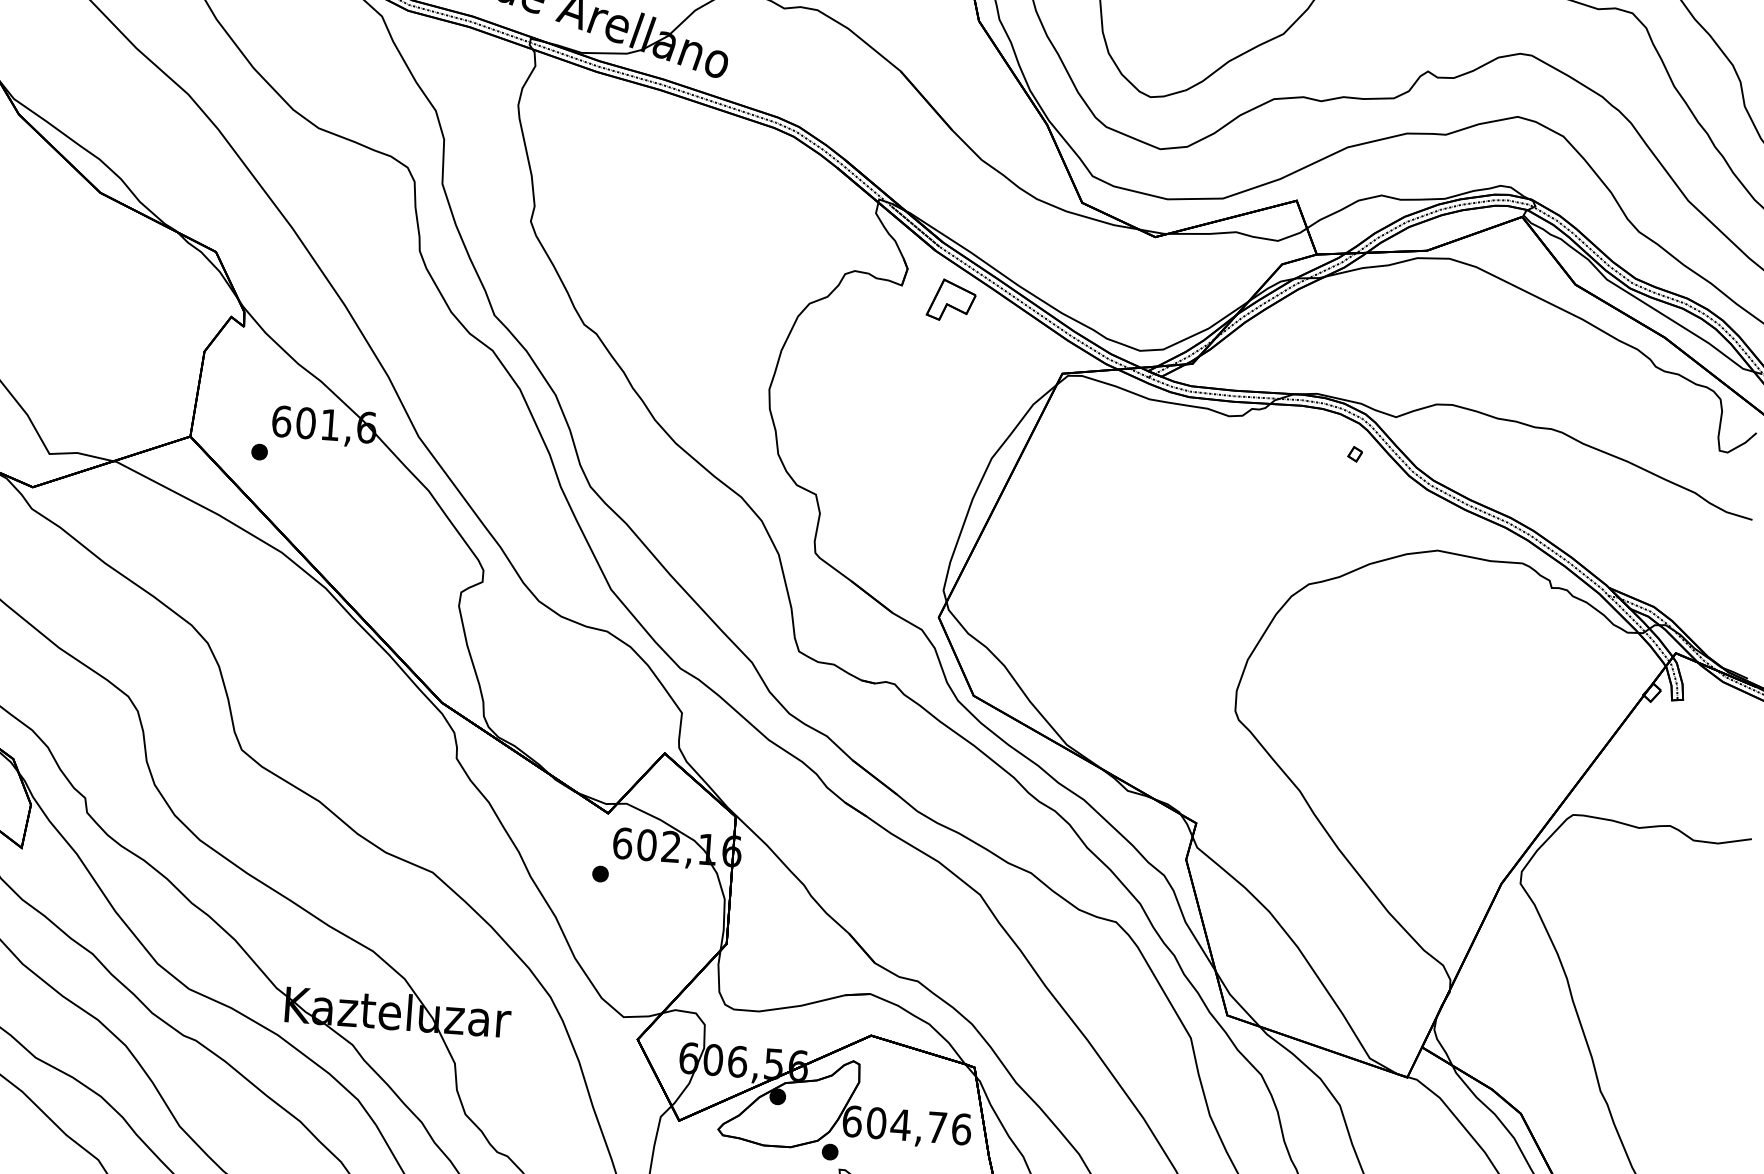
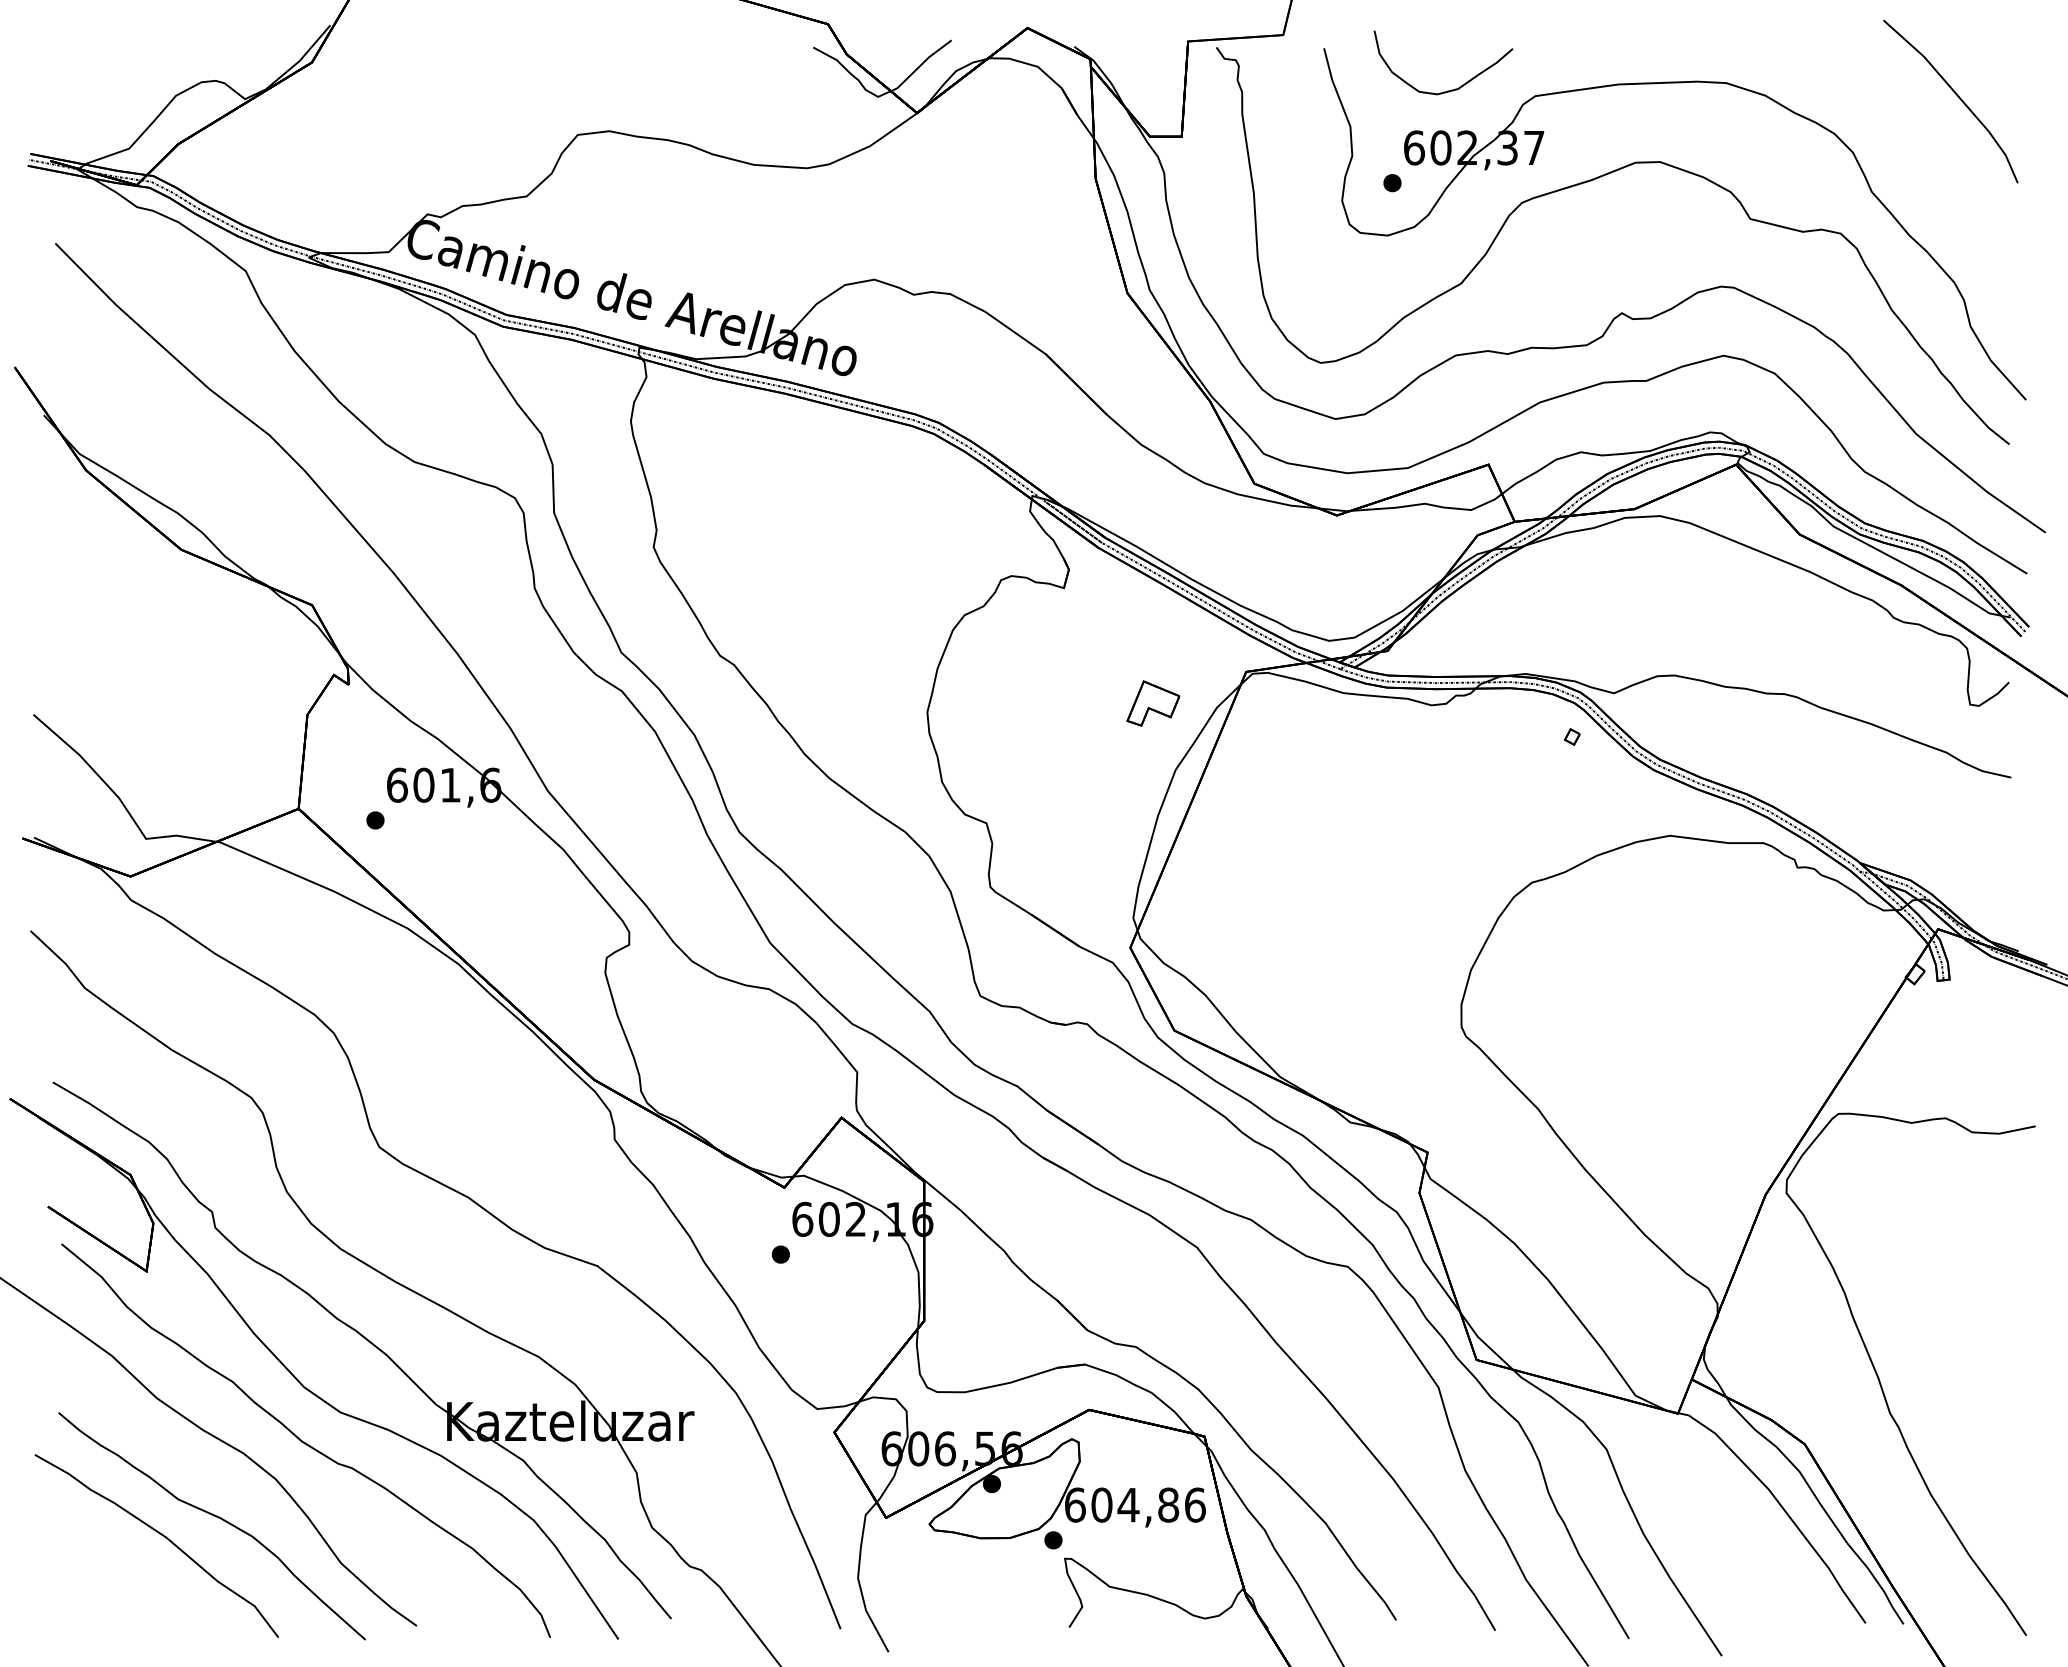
part: (951, 300) -> (1153, 703), moved
text: (937, 1126) -> (1168, 1504), 604,76 -> 604,86

